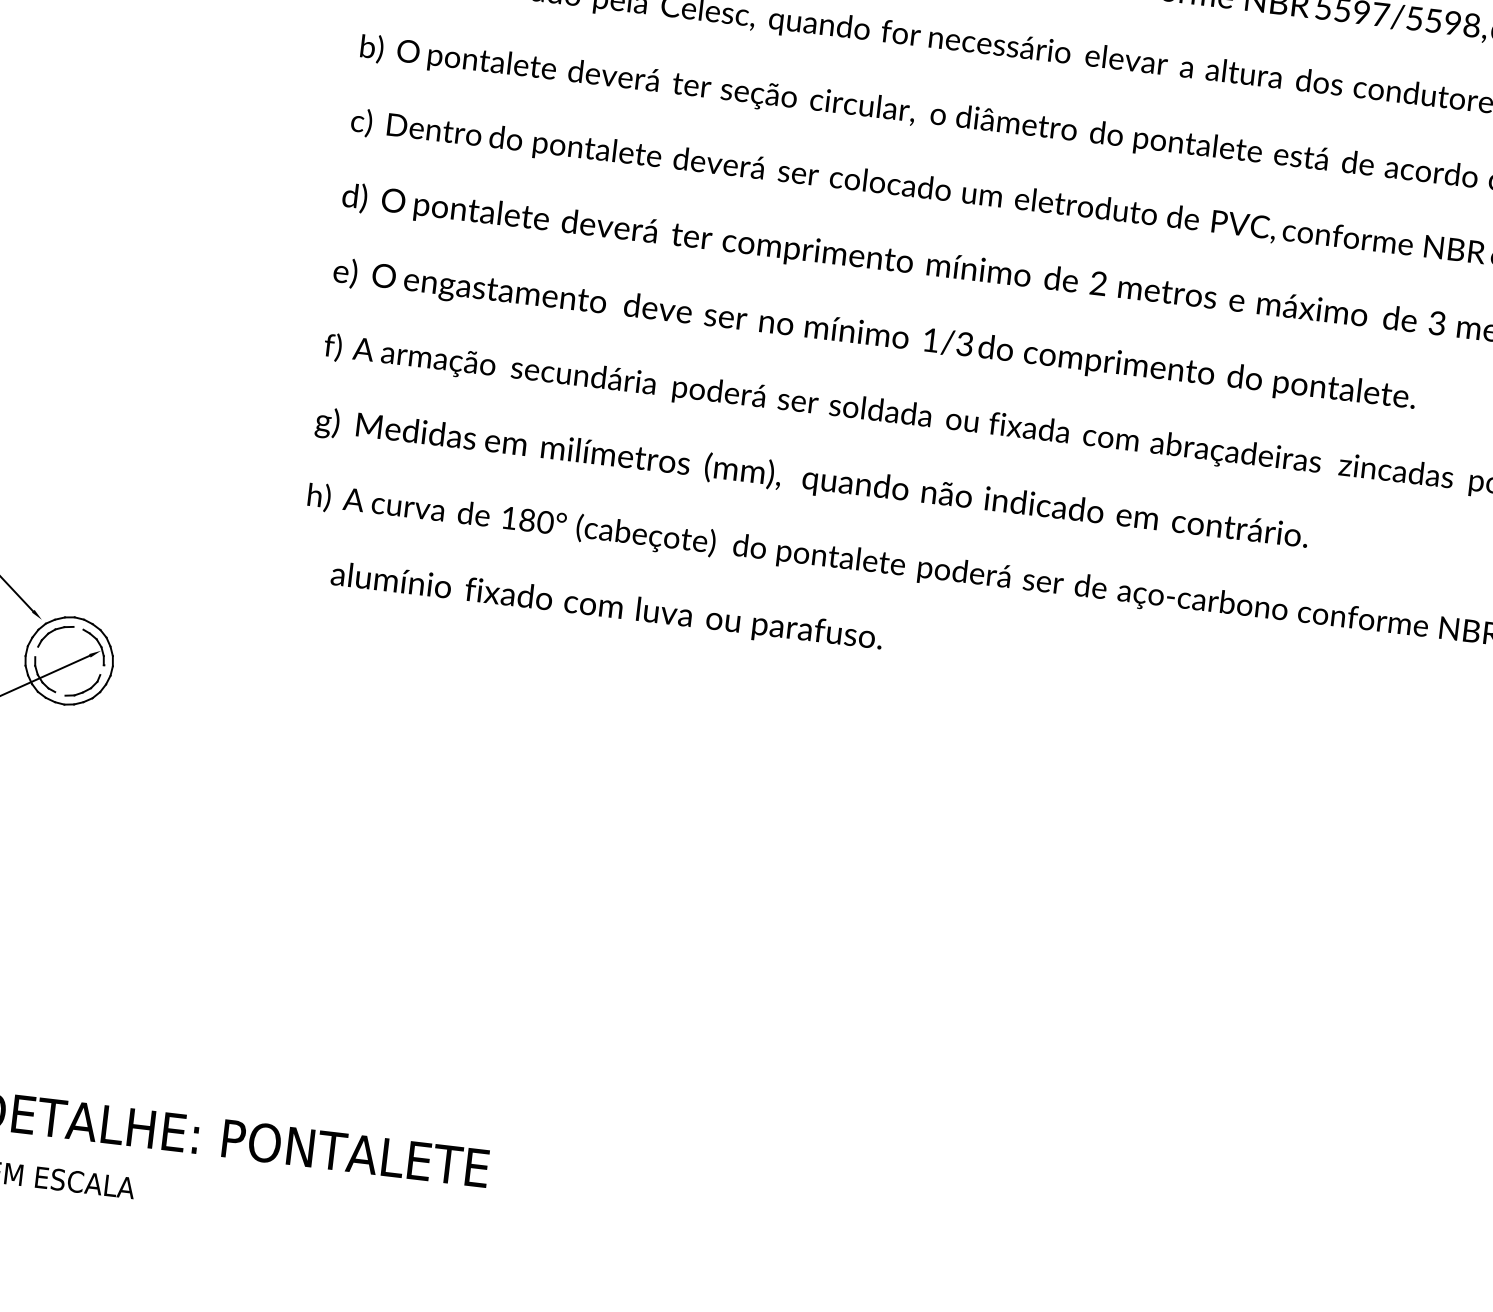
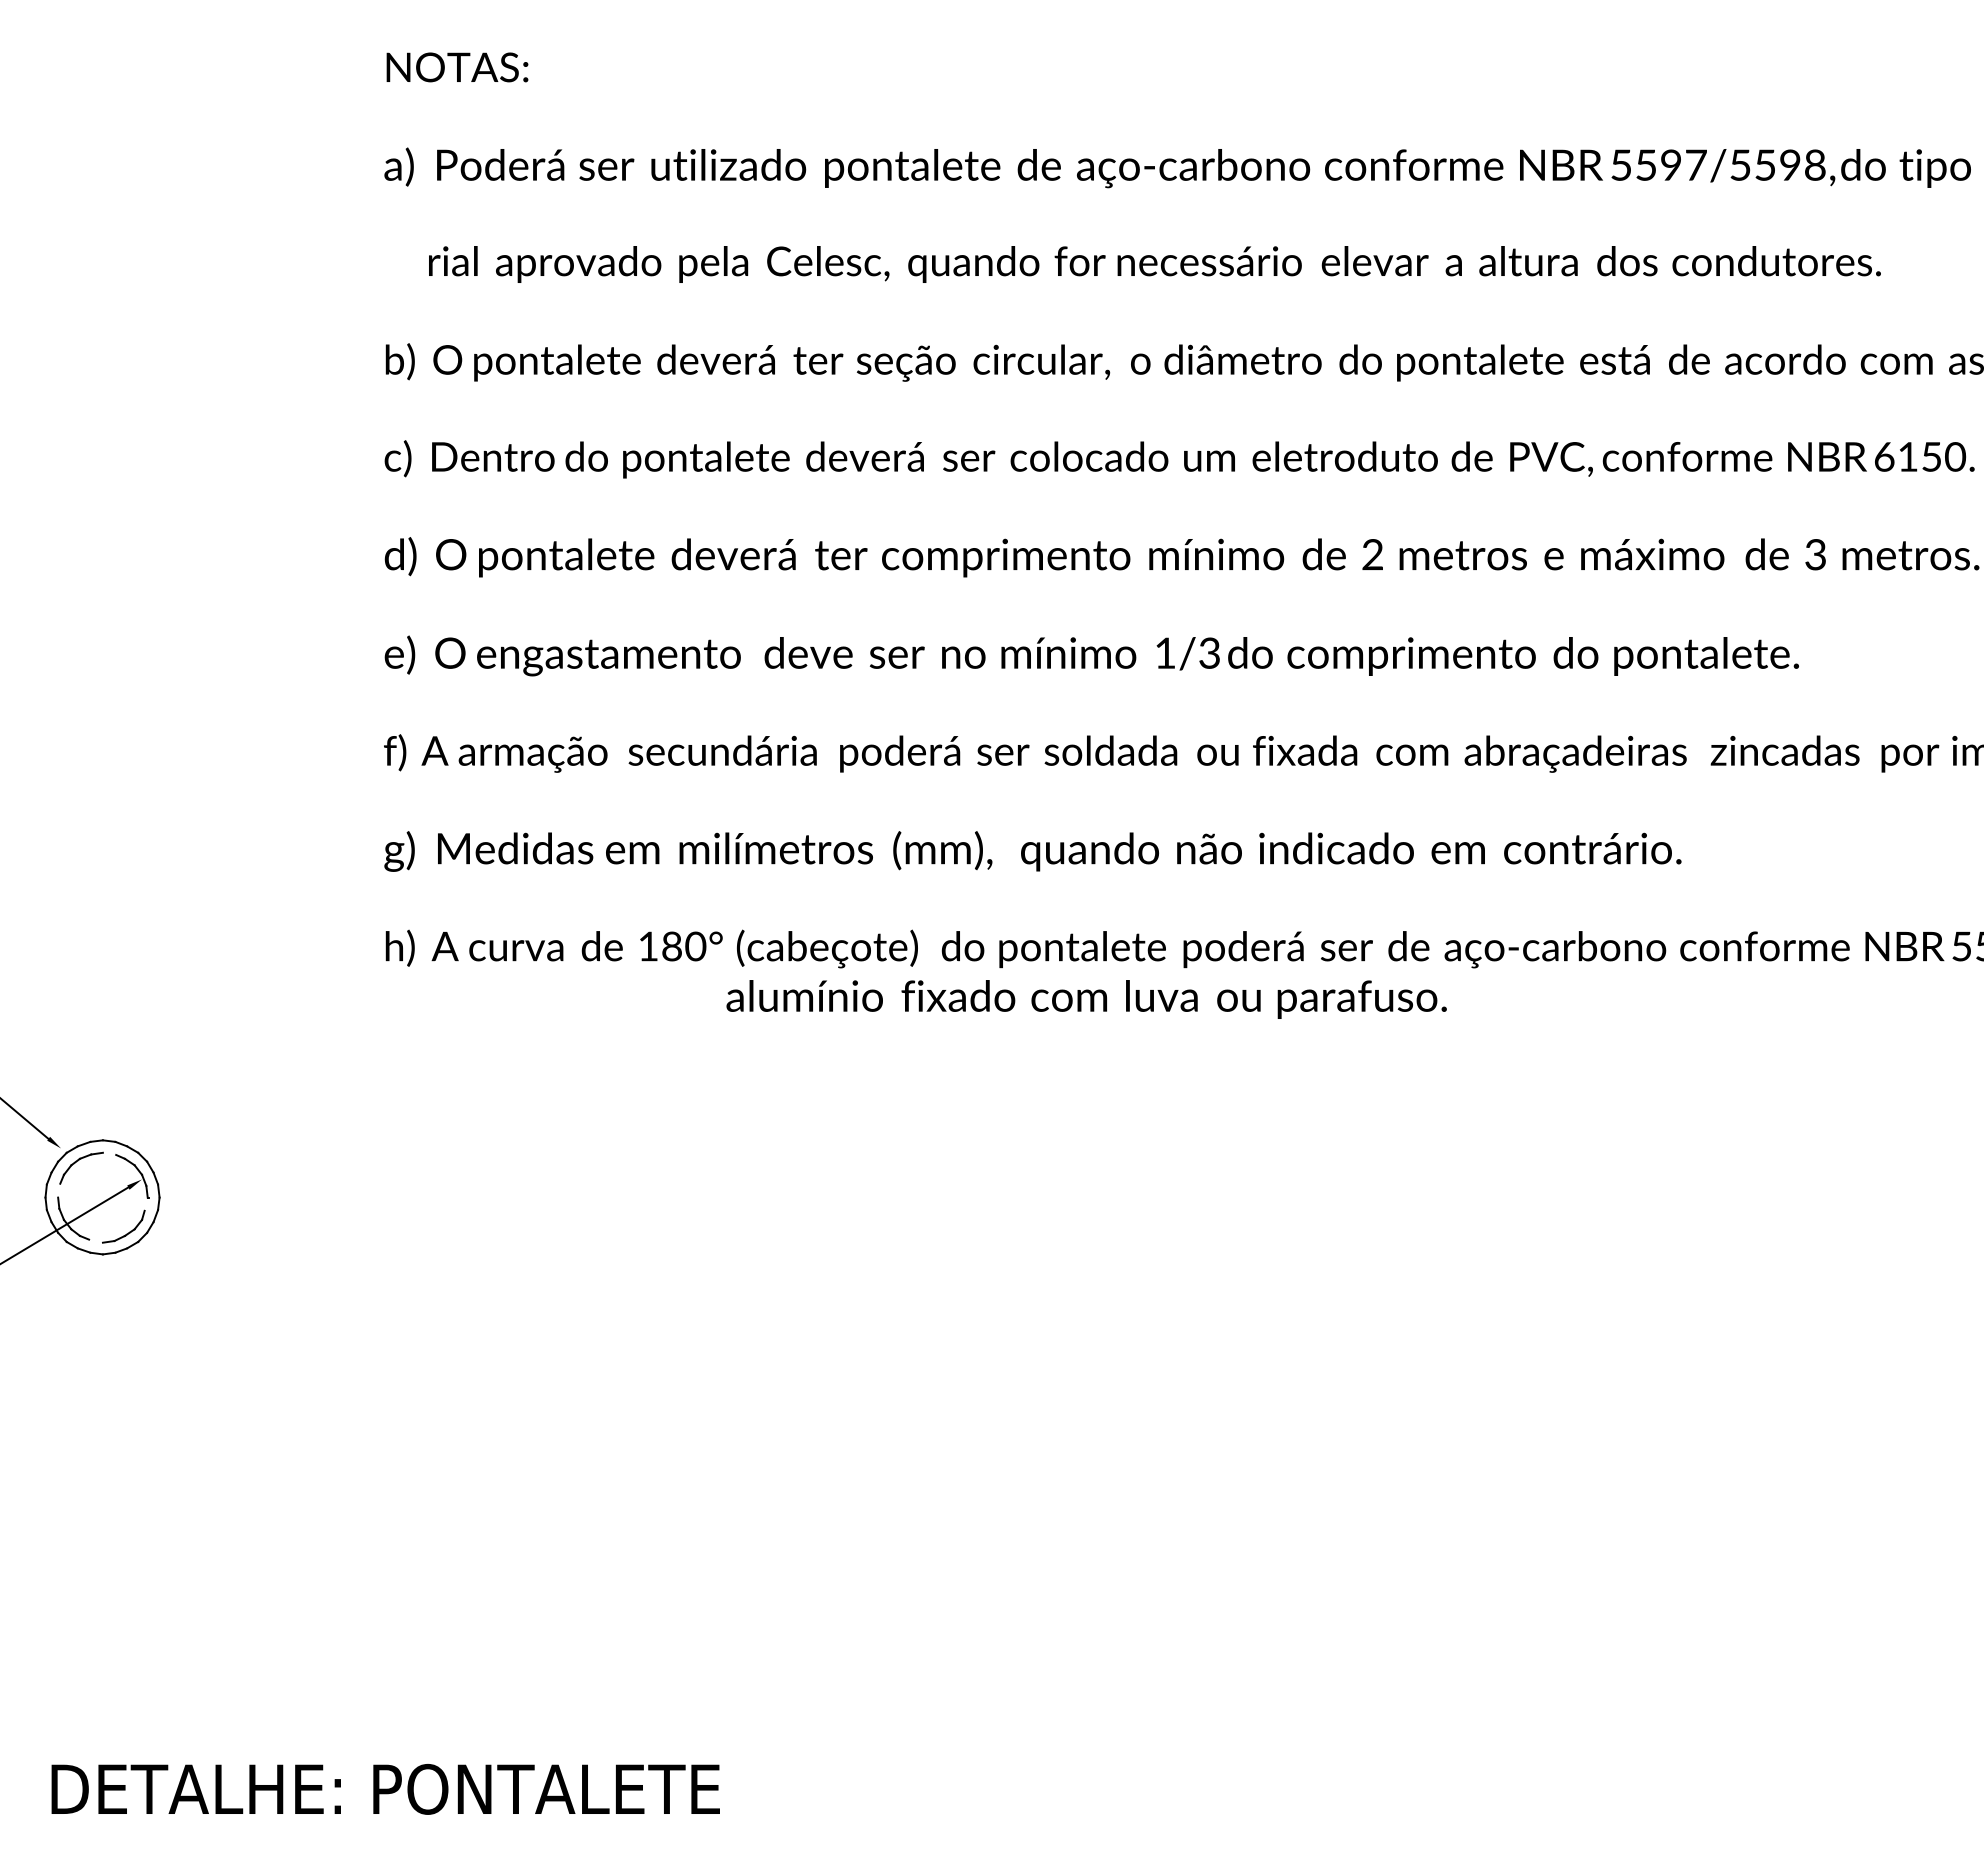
text: (606, 607) -> (1086, 999), moved

